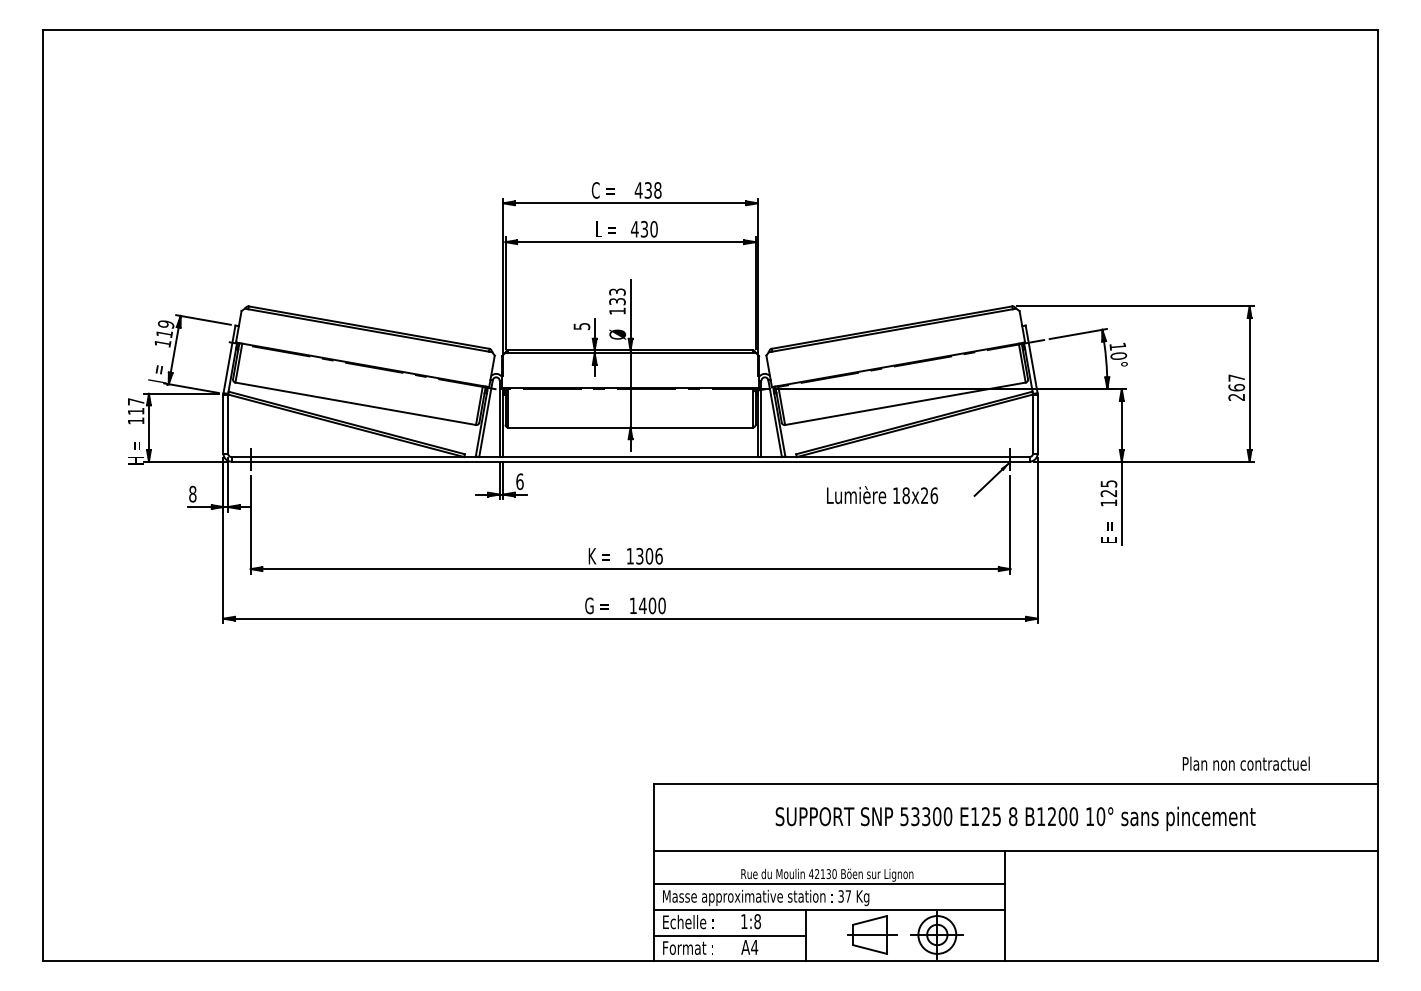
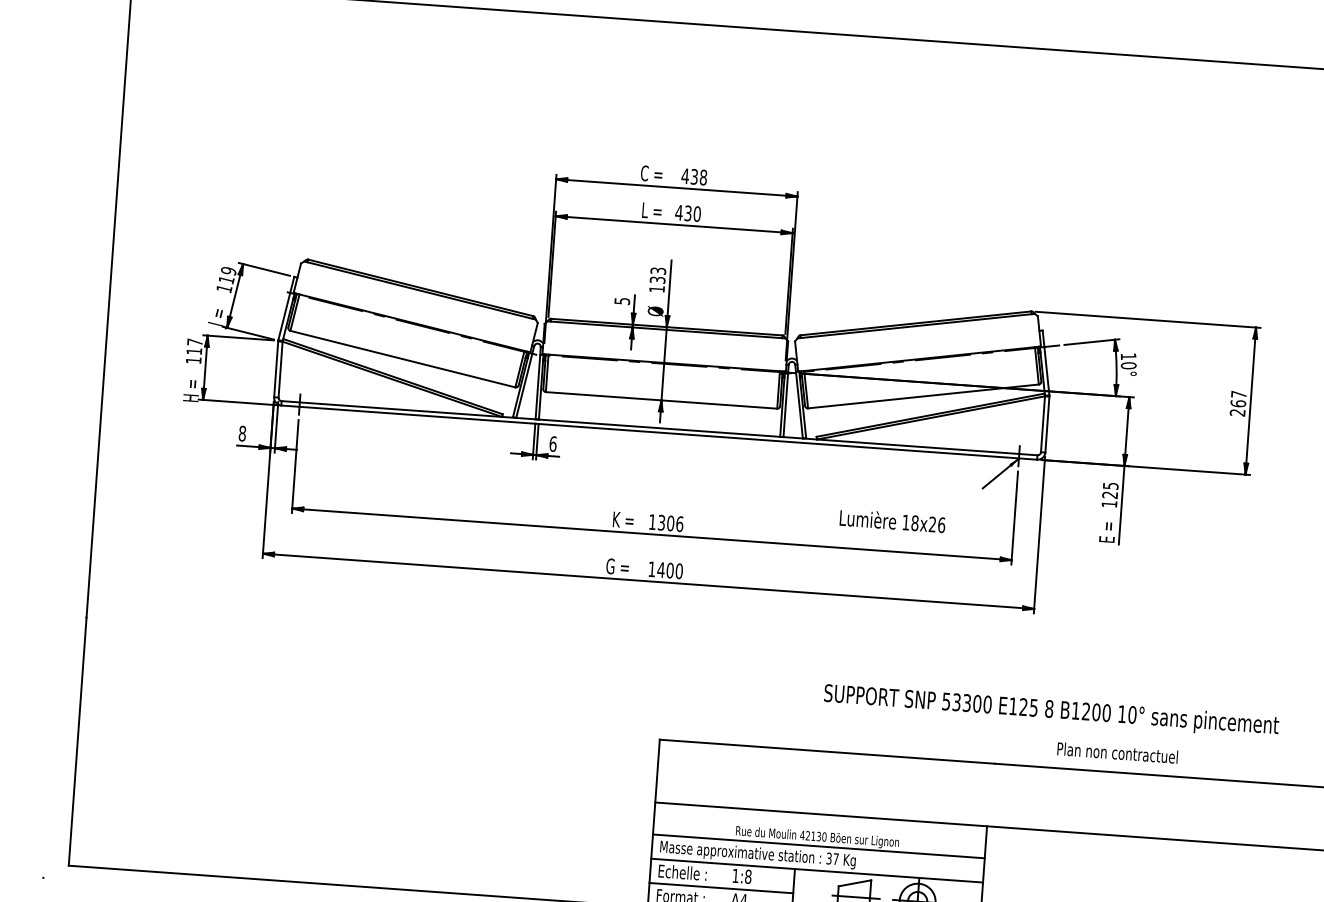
text: (882, 495) -> (892, 521), moved
text: (1245, 763) -> (1116, 752), moved
text: (1015, 818) -> (1051, 710), moved

